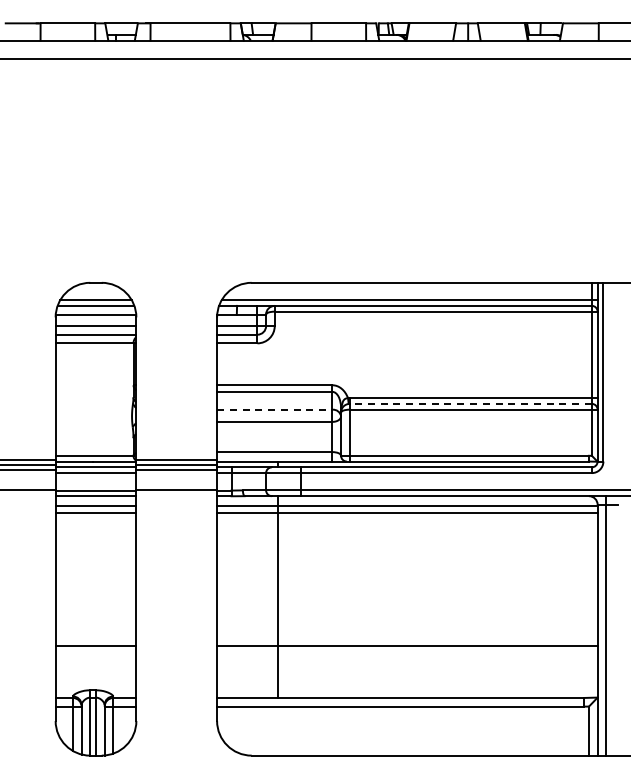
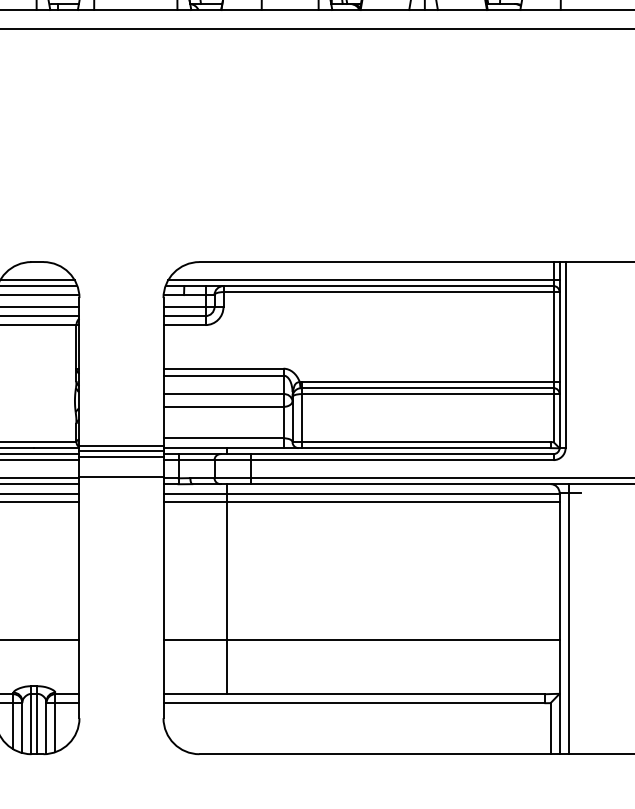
line: (470, 403) -> (427, 387), dashed -> solid
line: (274, 409) -> (223, 393), dashed -> solid

